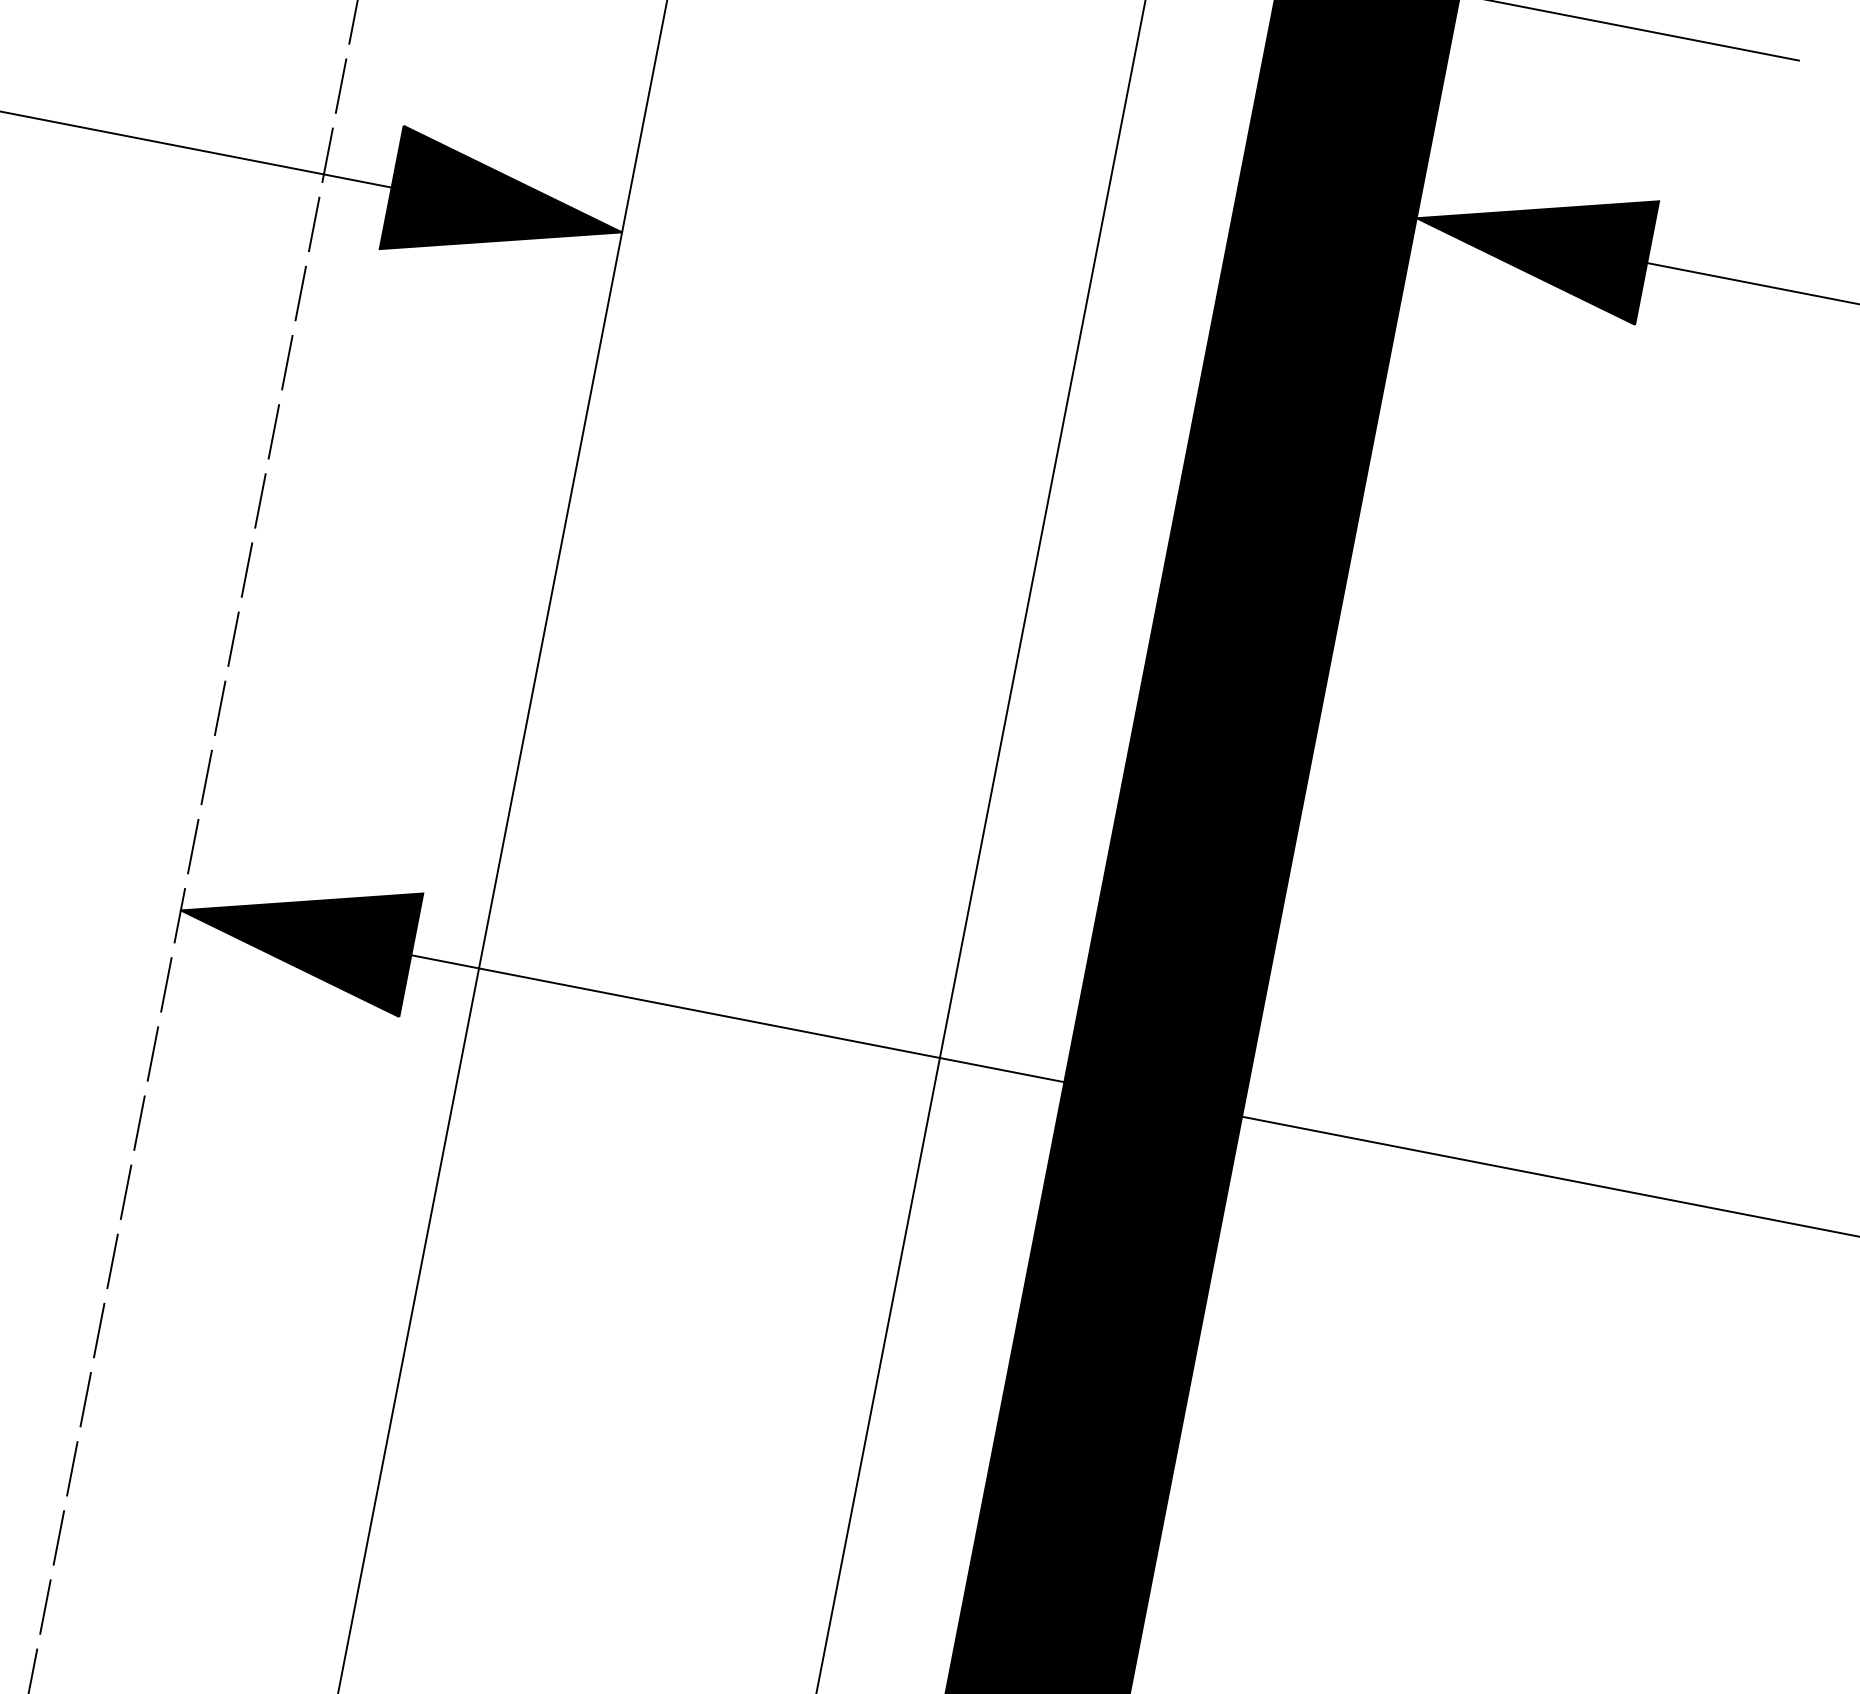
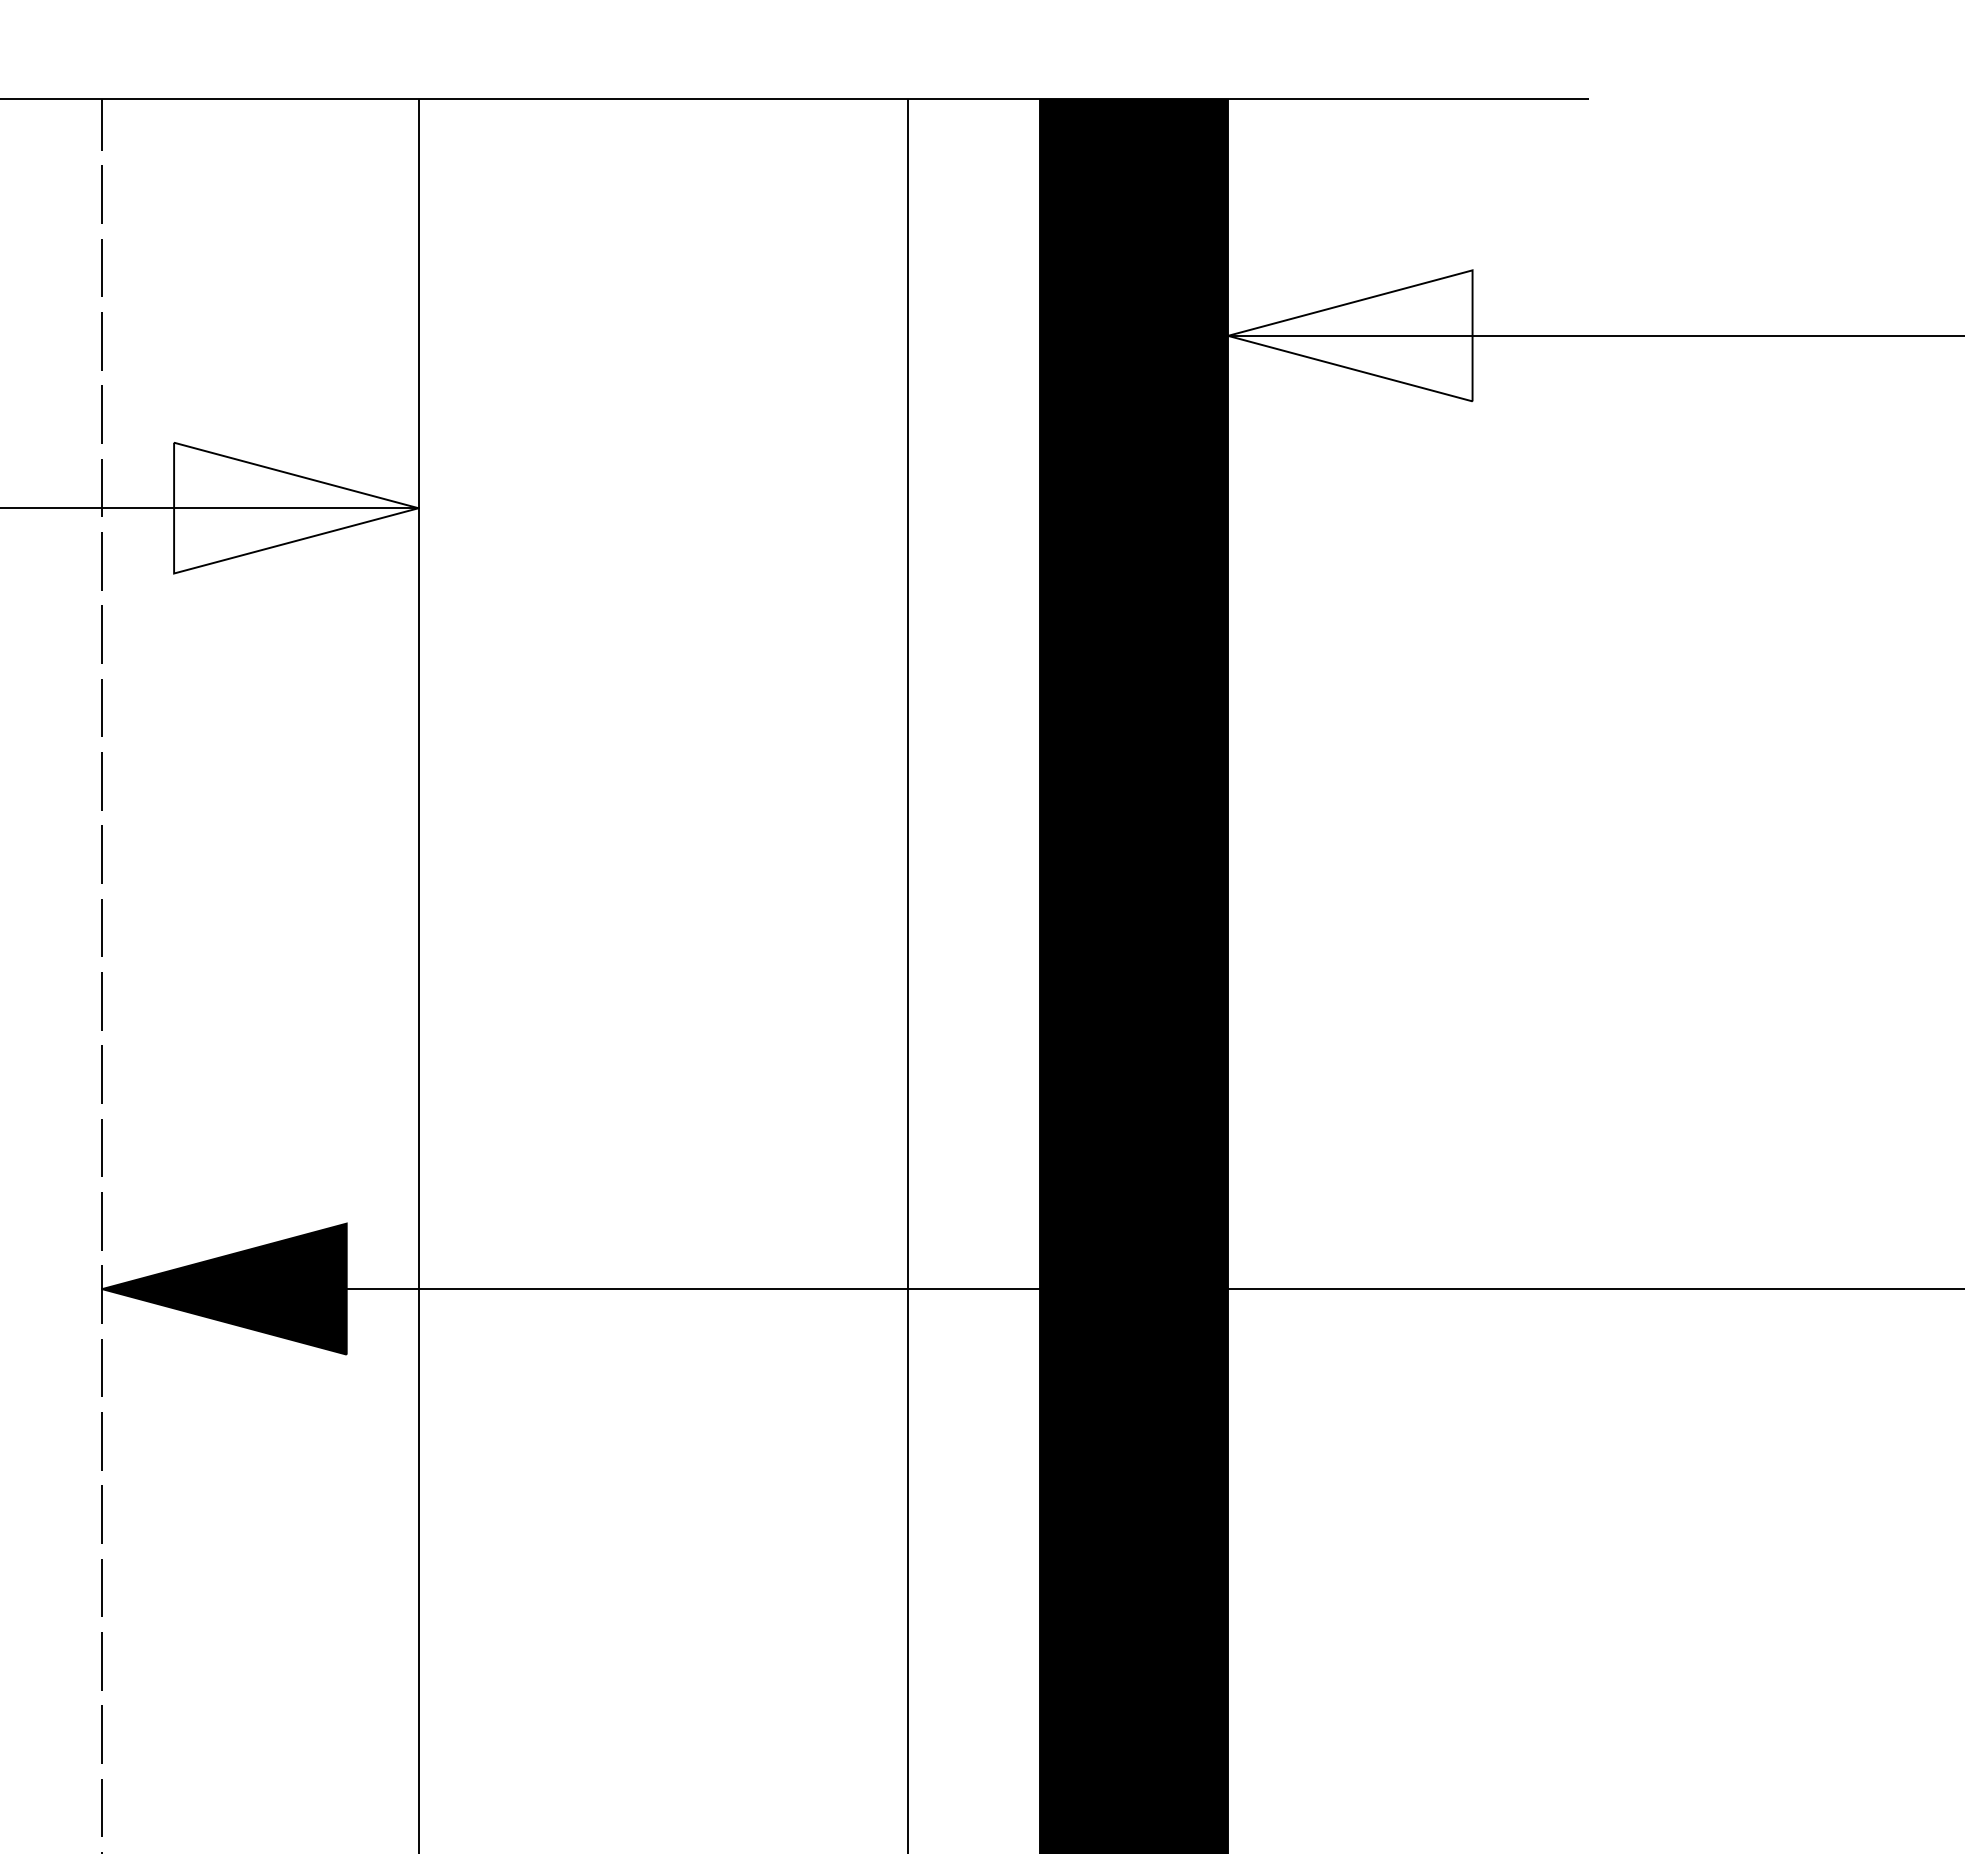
fill: (507, 209) -> (296, 507), removed
fill: (1532, 240) -> (1350, 335), removed

